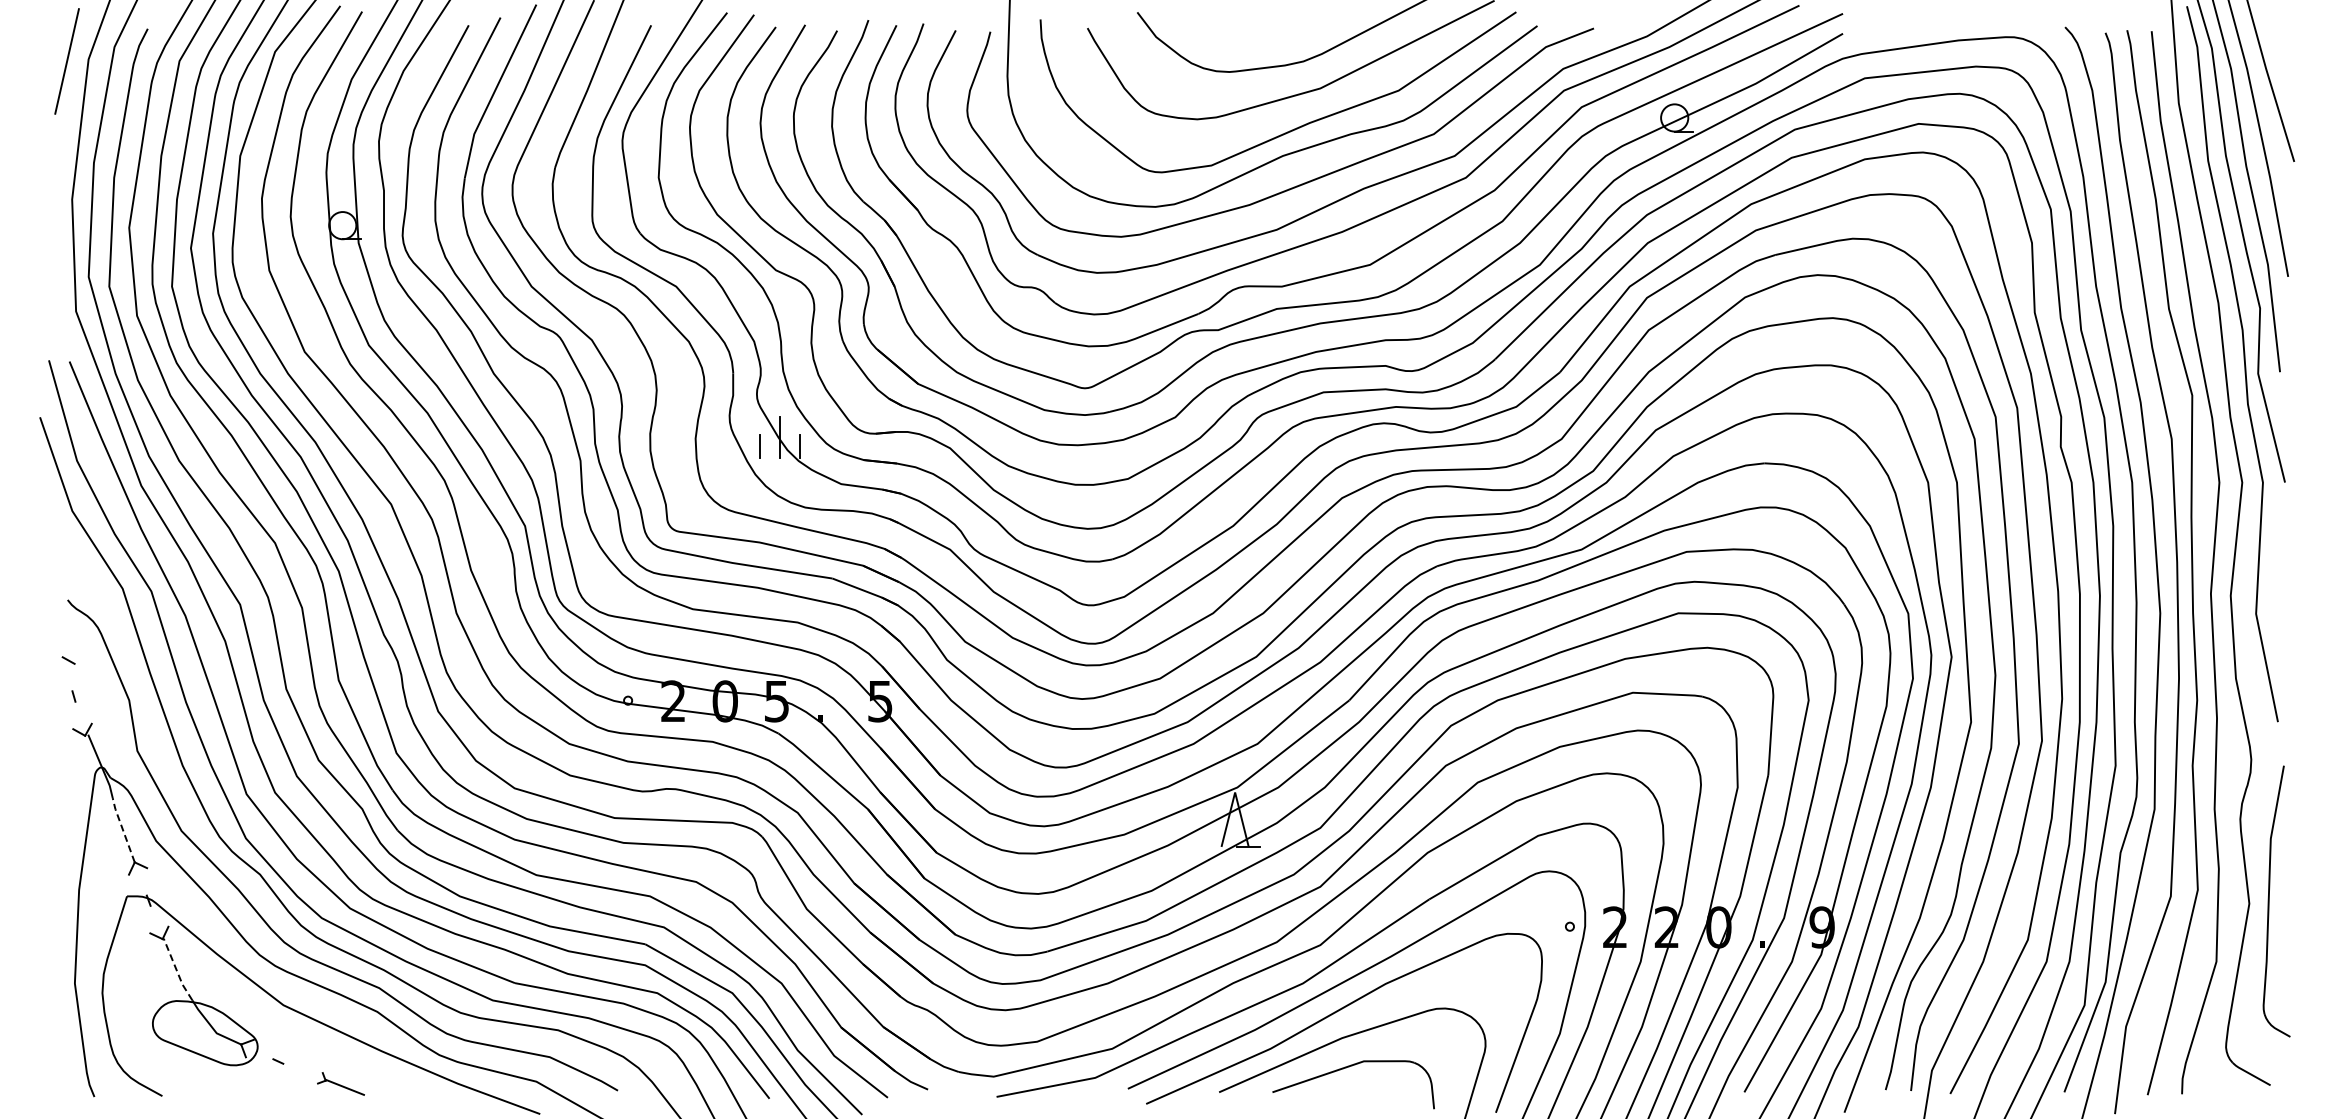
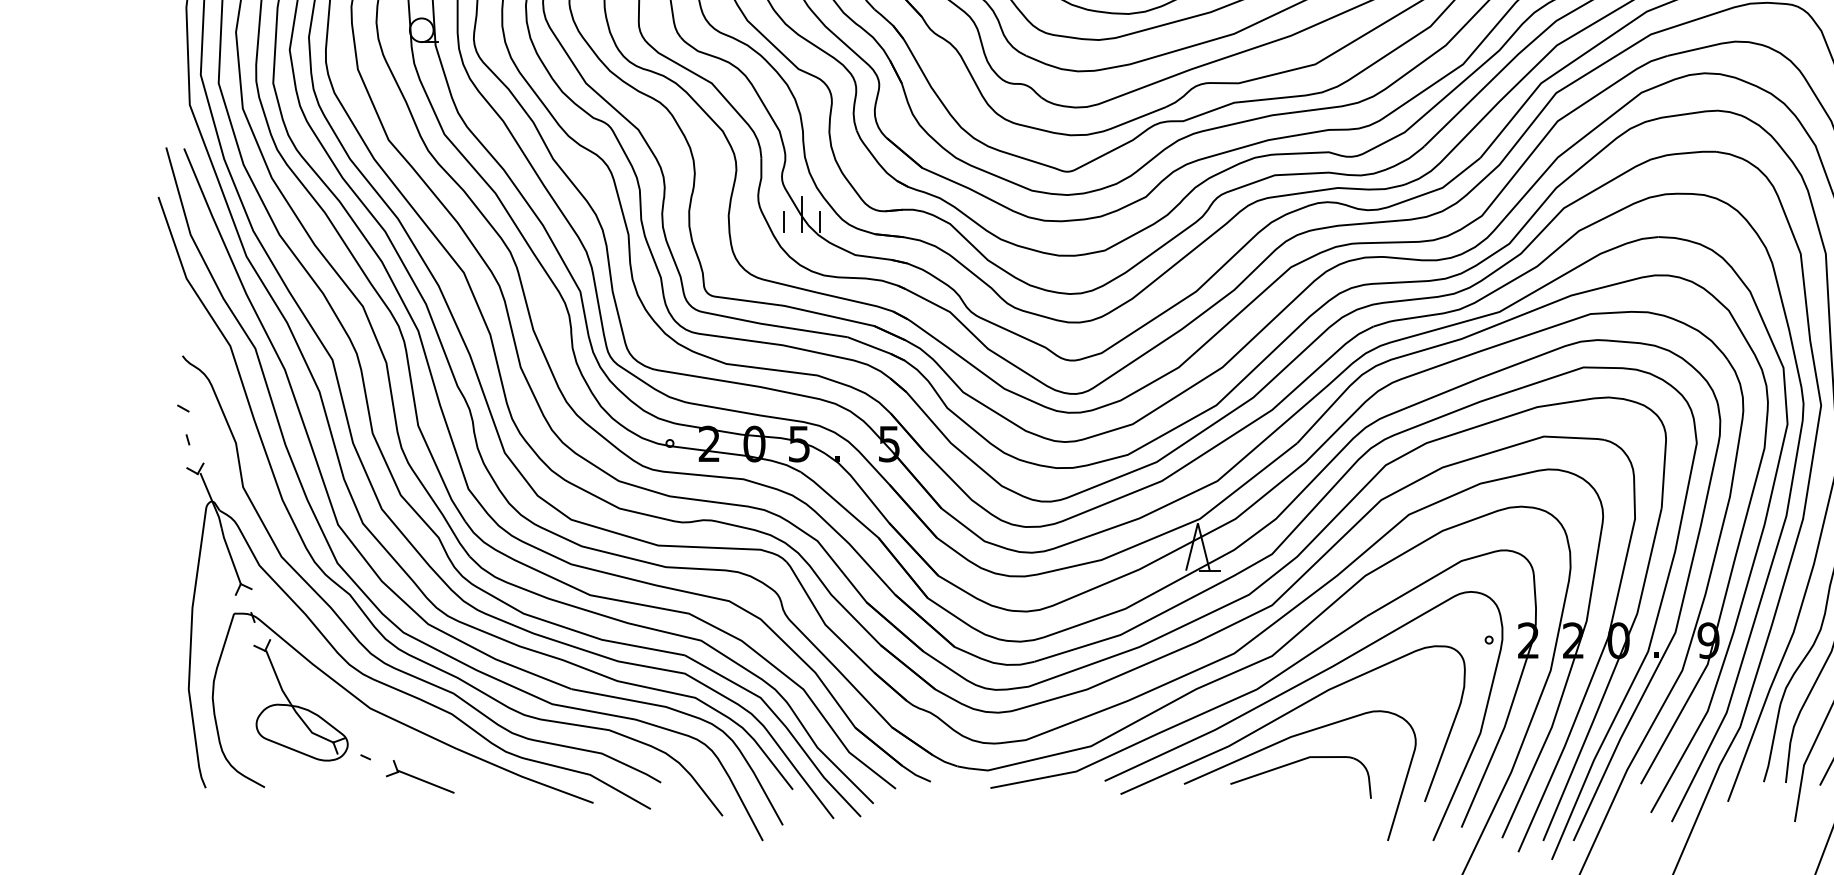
line: (122, 829) -> (230, 555), dashed -> solid
line: (176, 970) -> (277, 678), dashed -> solid
part: (340, 1083) -> (419, 776), size x1.67

